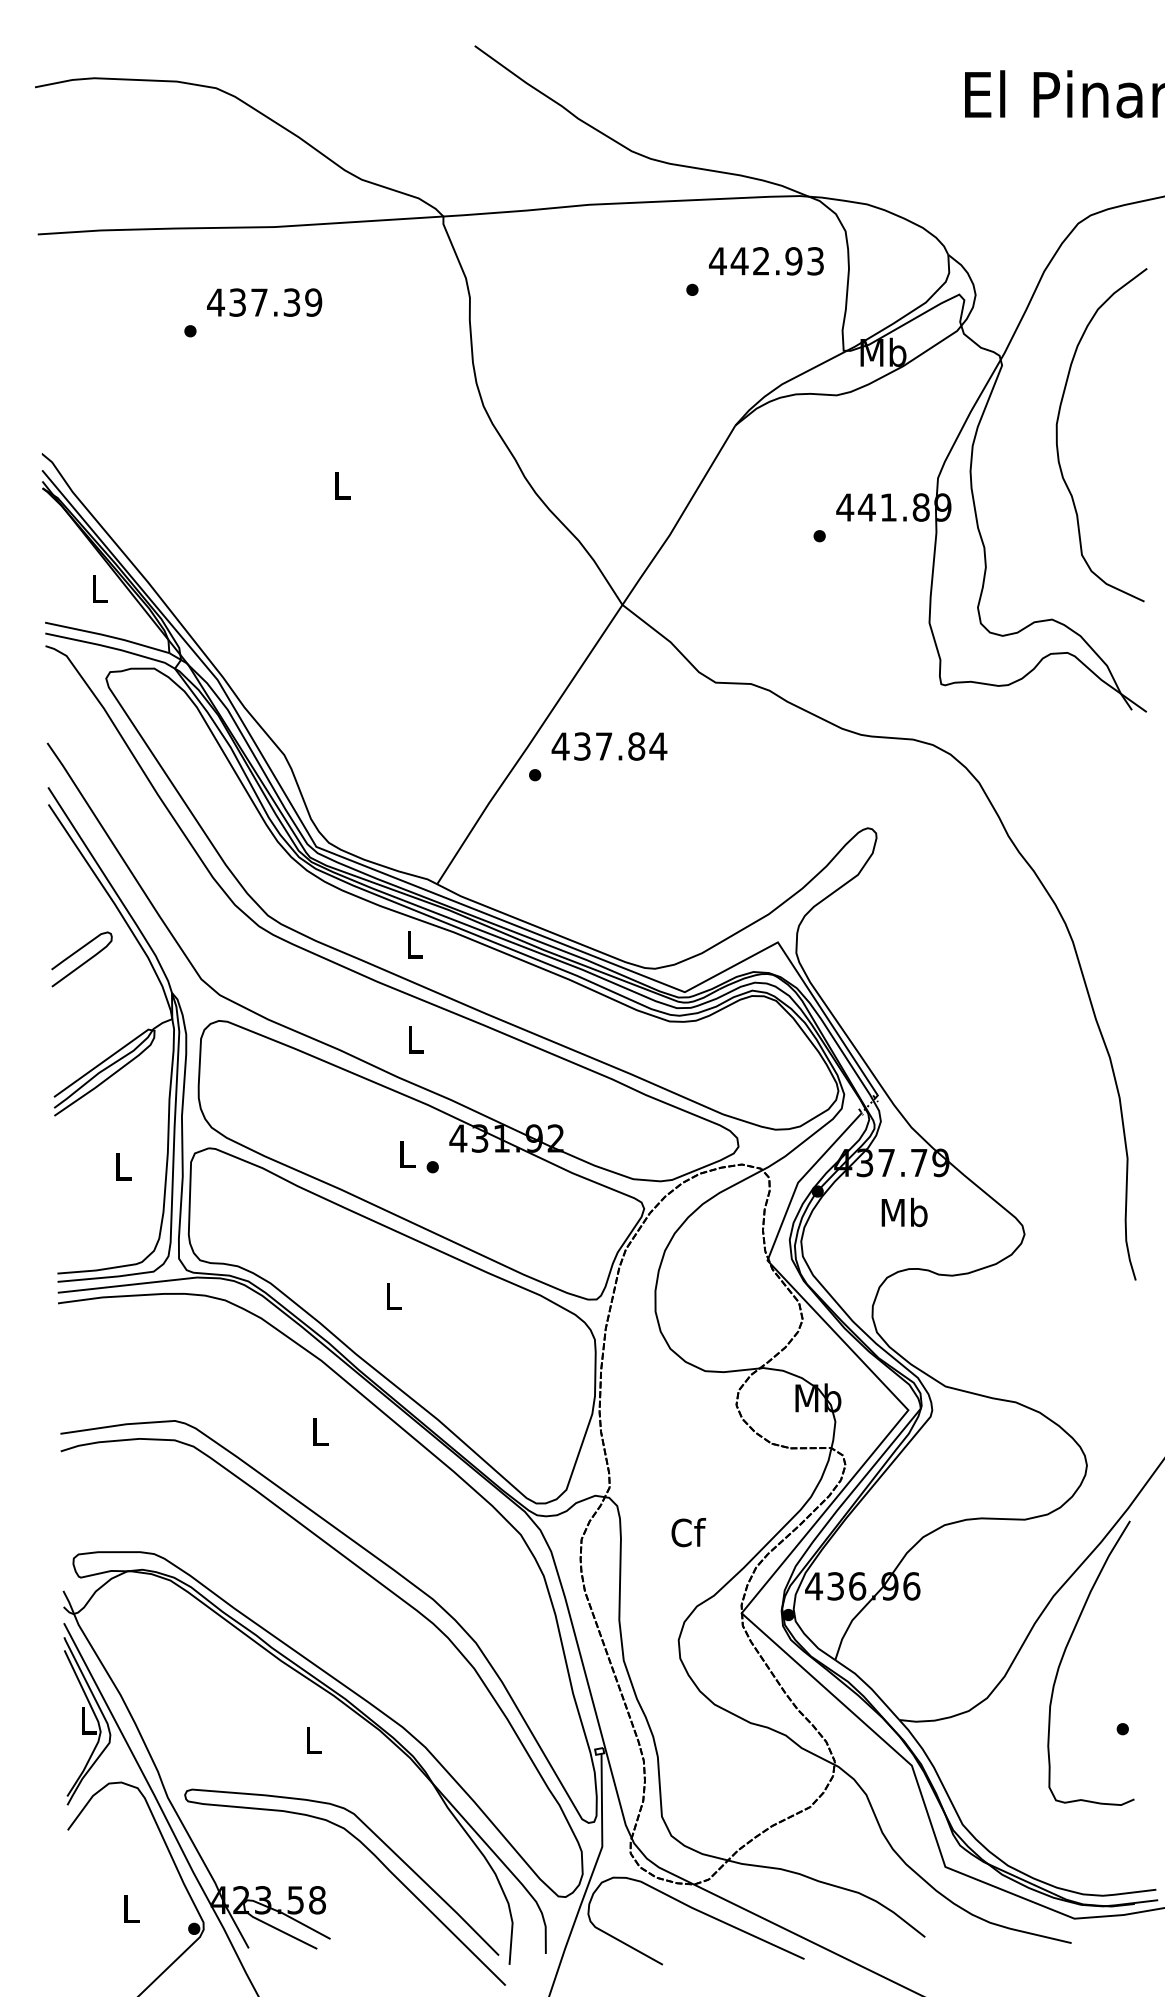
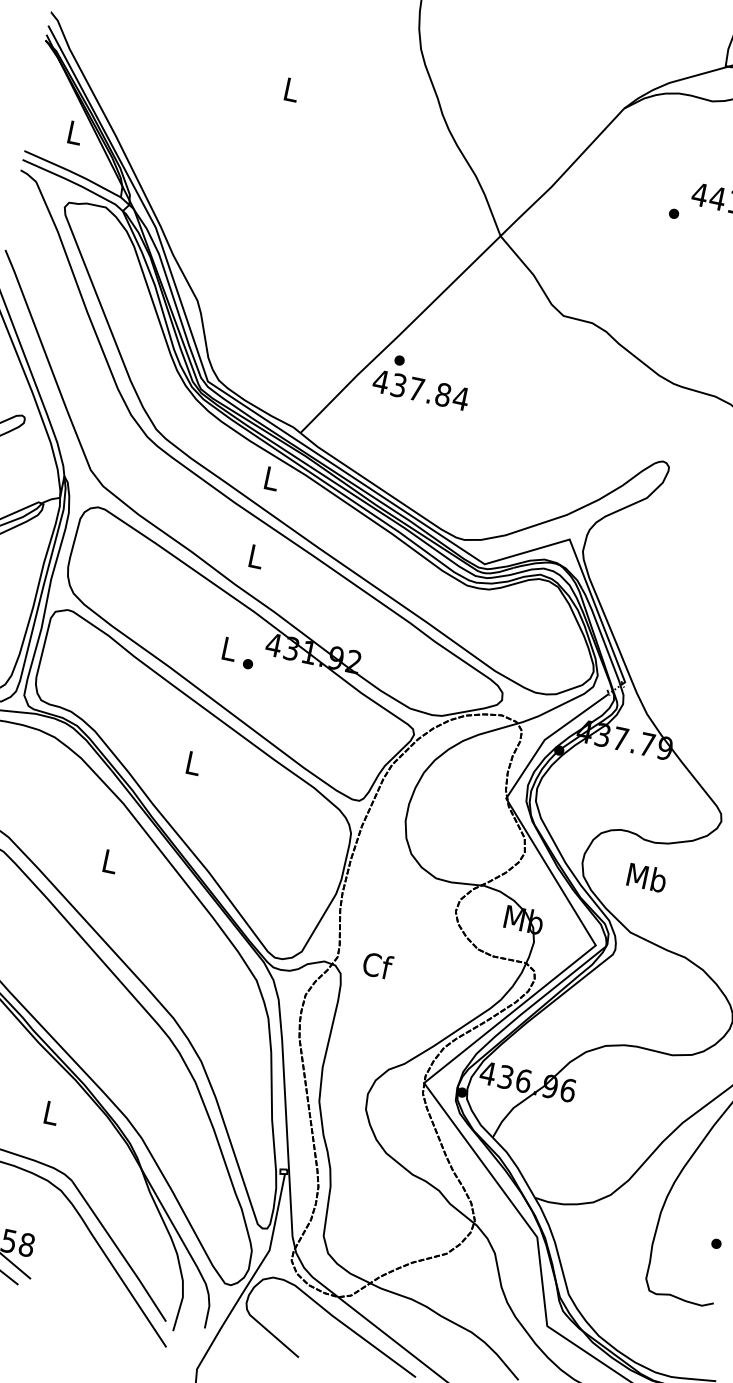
text: (609, 746) -> (421, 390), moved
text: (904, 1212) -> (646, 877), moved
text: (688, 1532) -> (377, 965), moved

